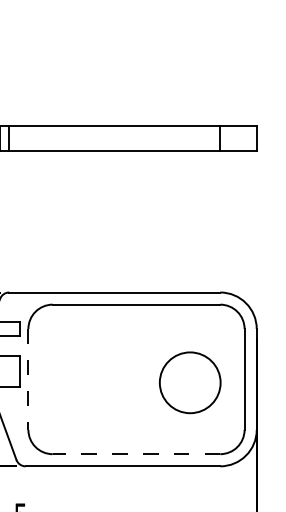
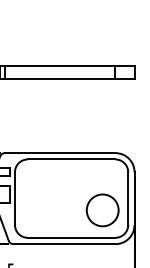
line: (29, 381) -> (15, 199), dashed -> solid
circle: (189, 382) -> (102, 210), moved
line: (136, 453) -> (71, 237), dashed -> solid

